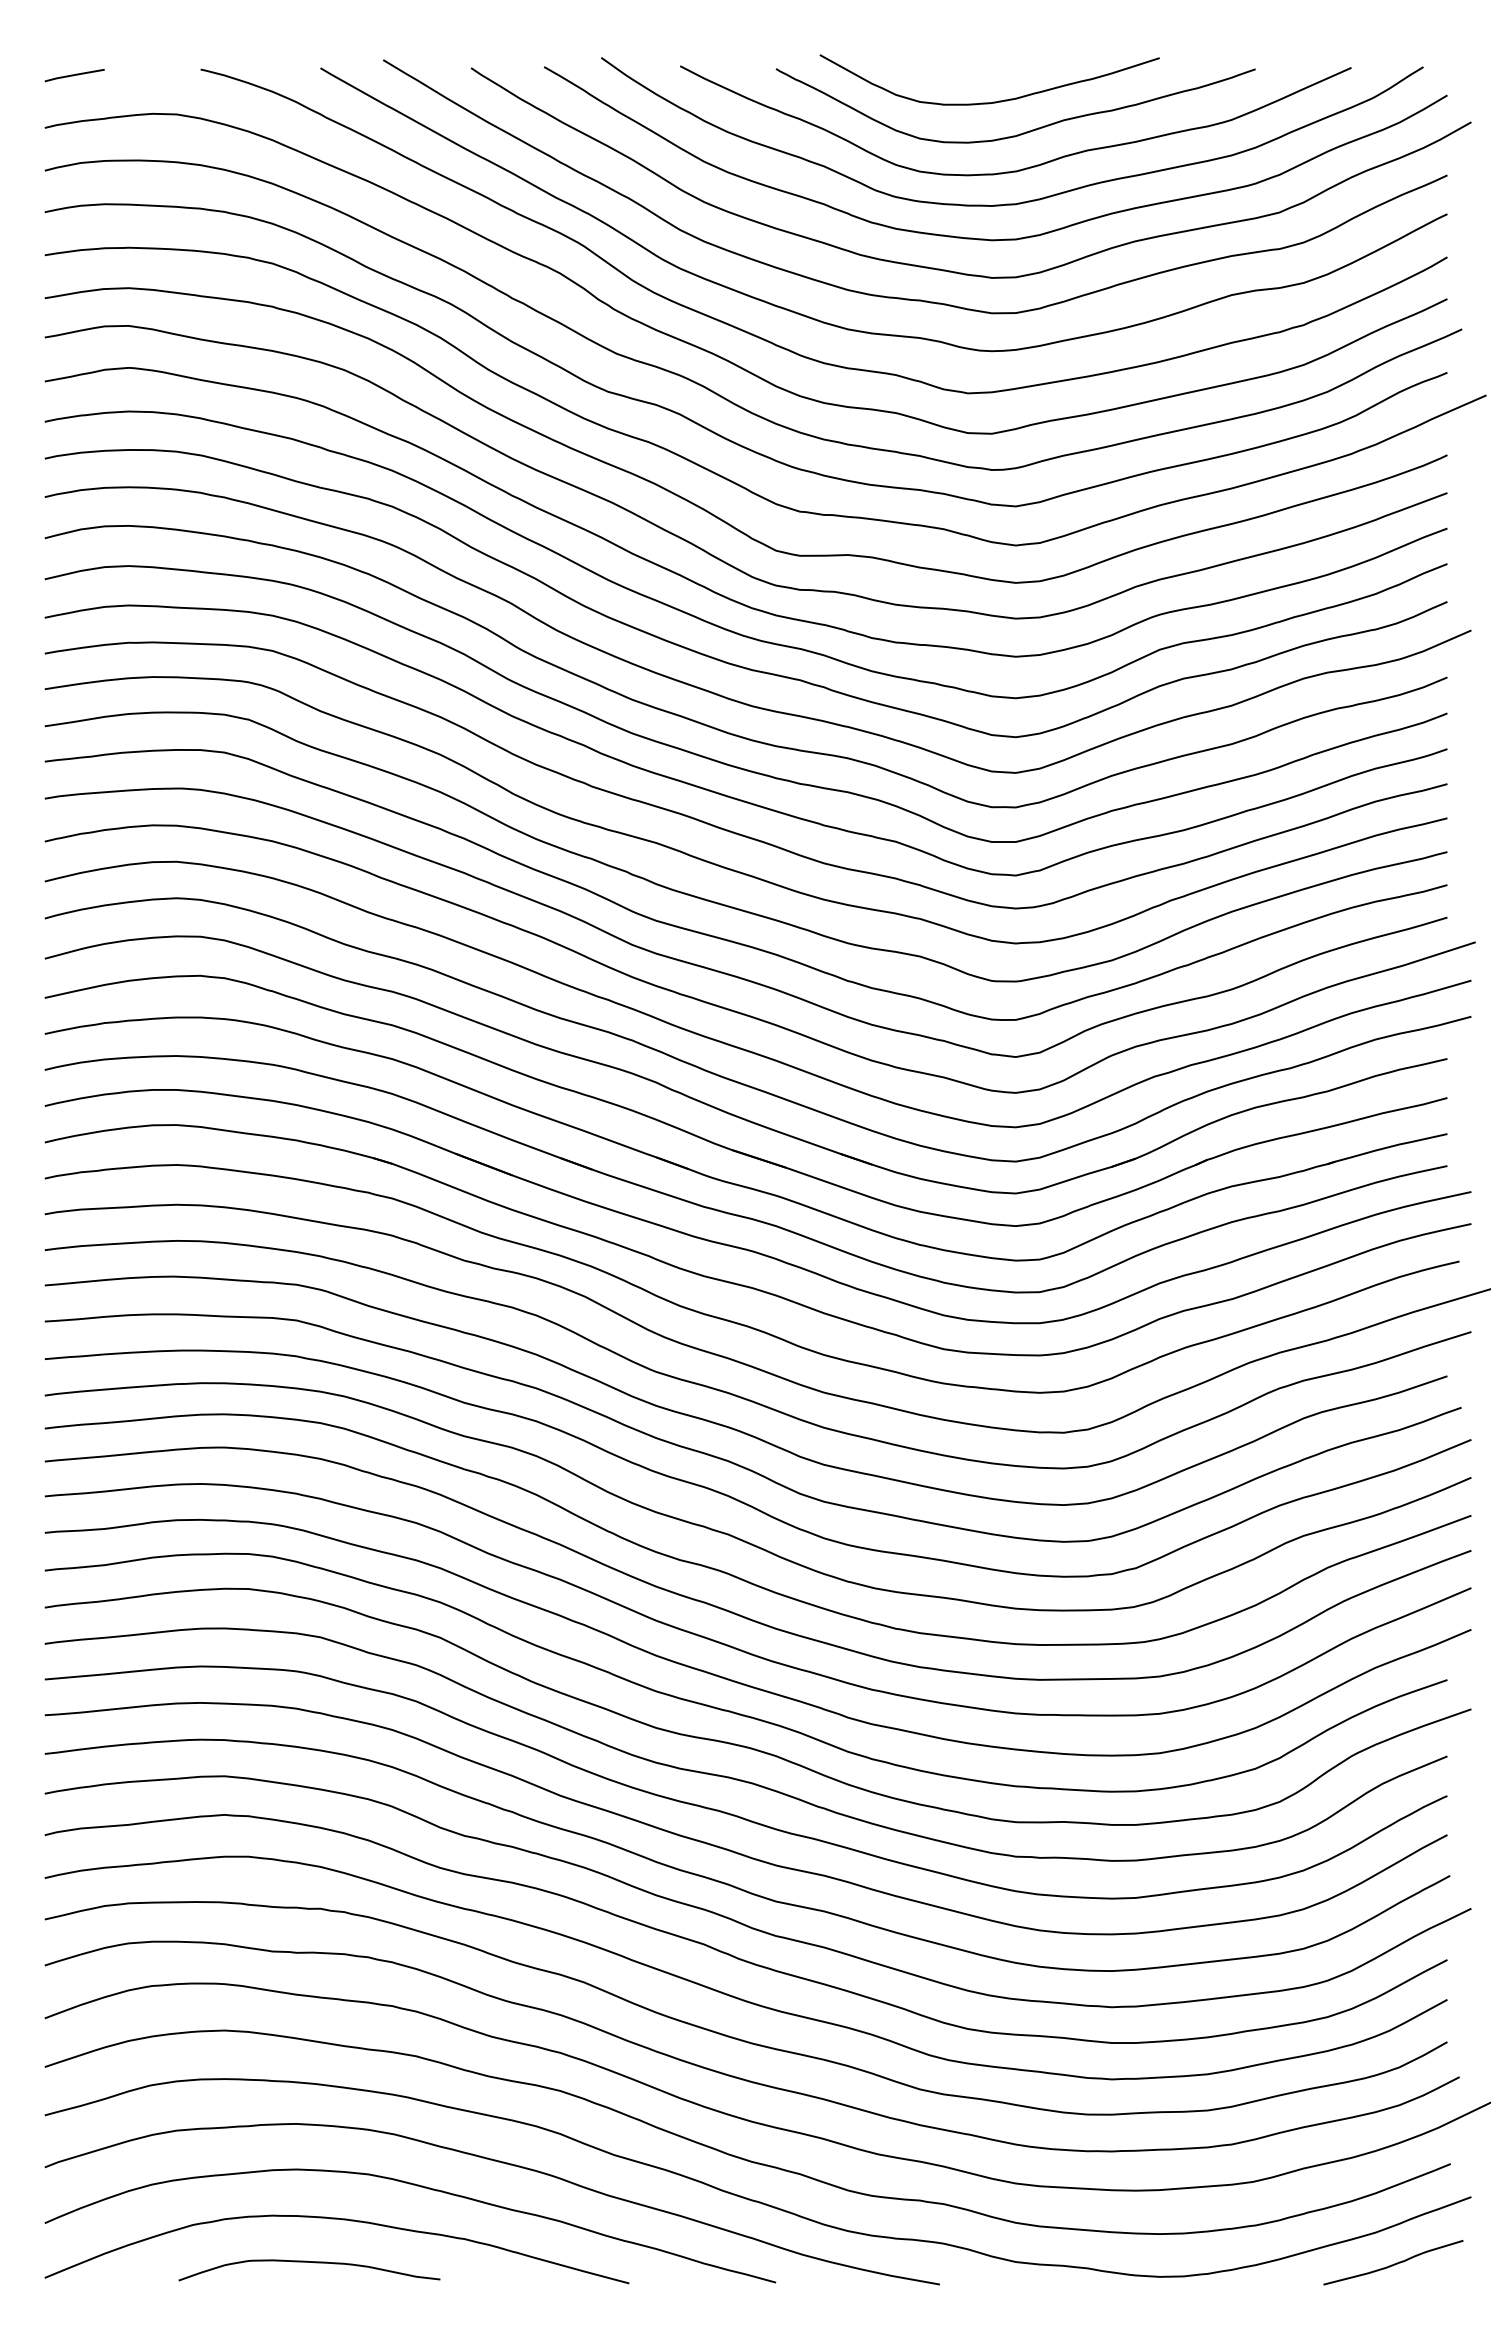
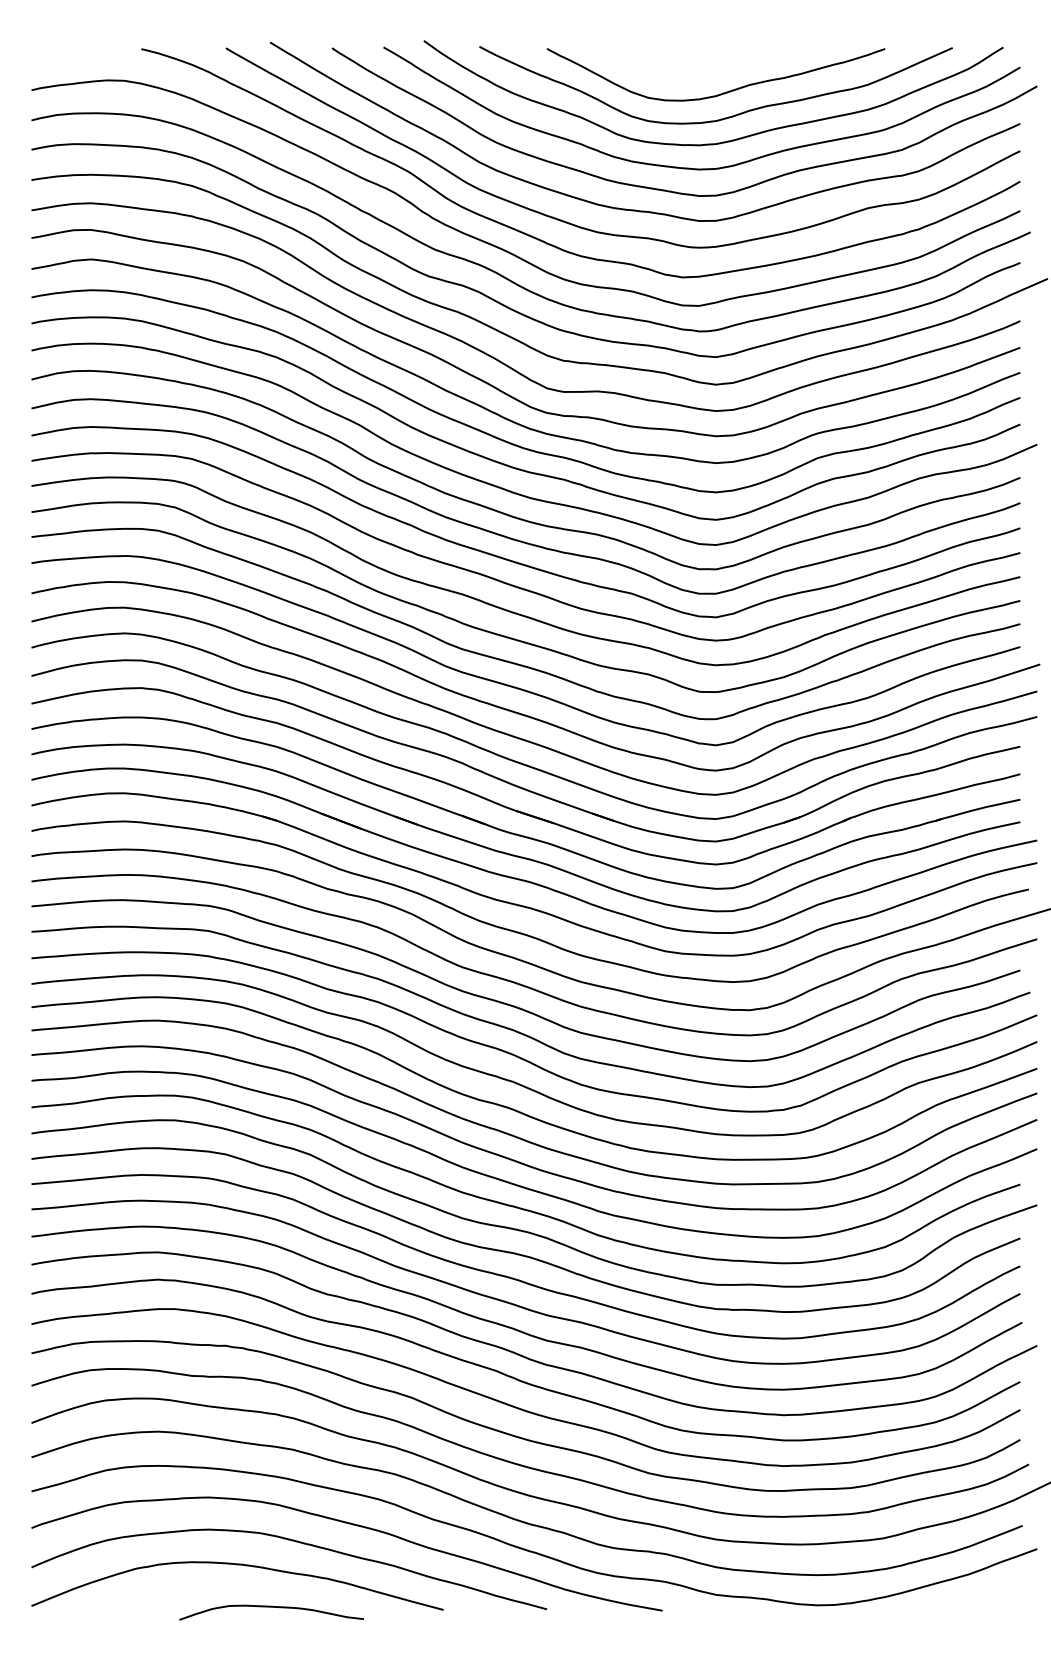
line: (74, 75) -> (52, 53), removed
curve: (993, 101) -> (700, 71), removed
curve: (309, 2262) -> (271, 1607), moved
curve: (1394, 2263) -> (983, 1595), removed

